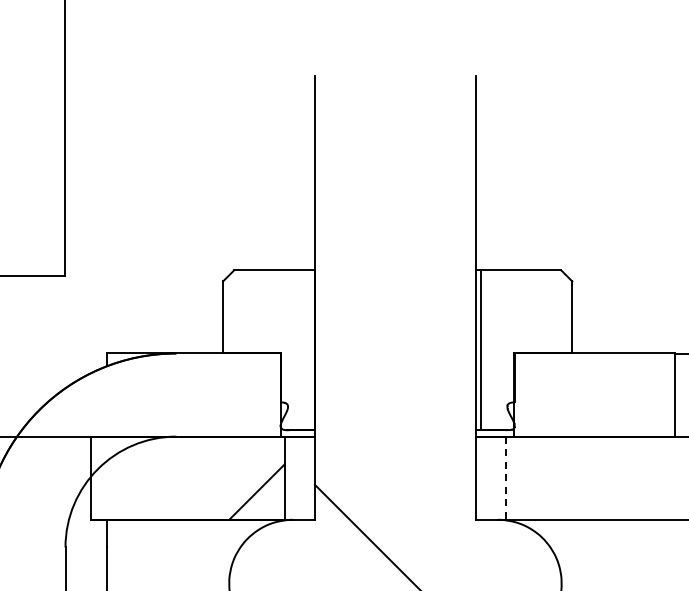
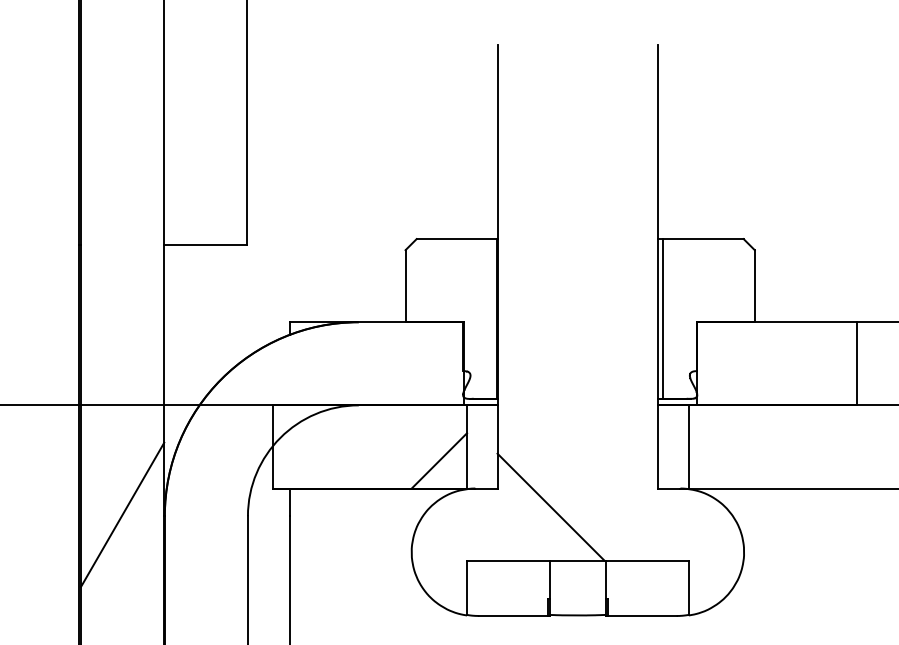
line: (506, 477) -> (688, 446), dashed -> solid

